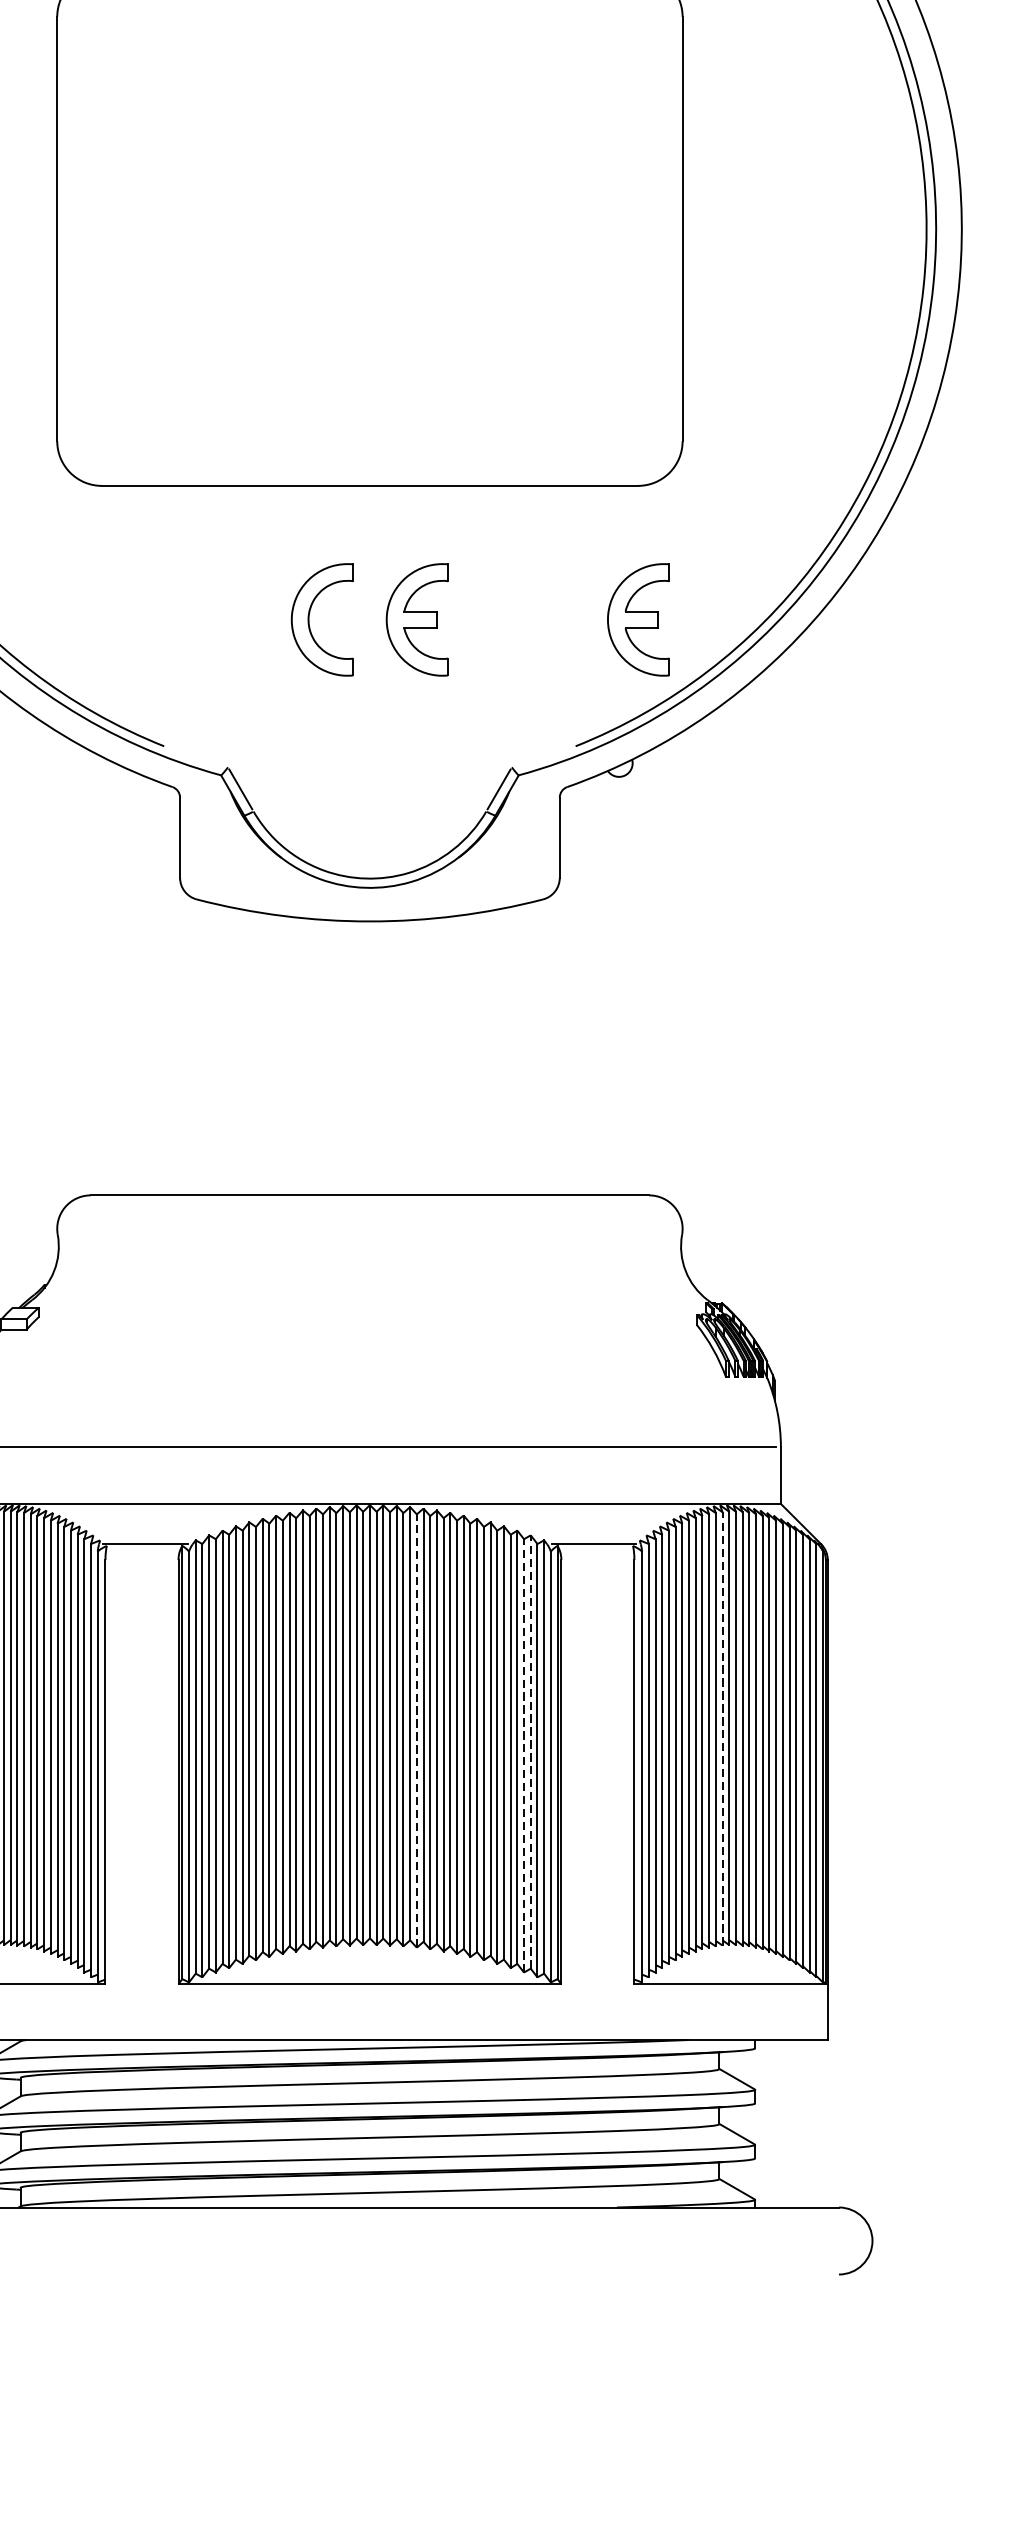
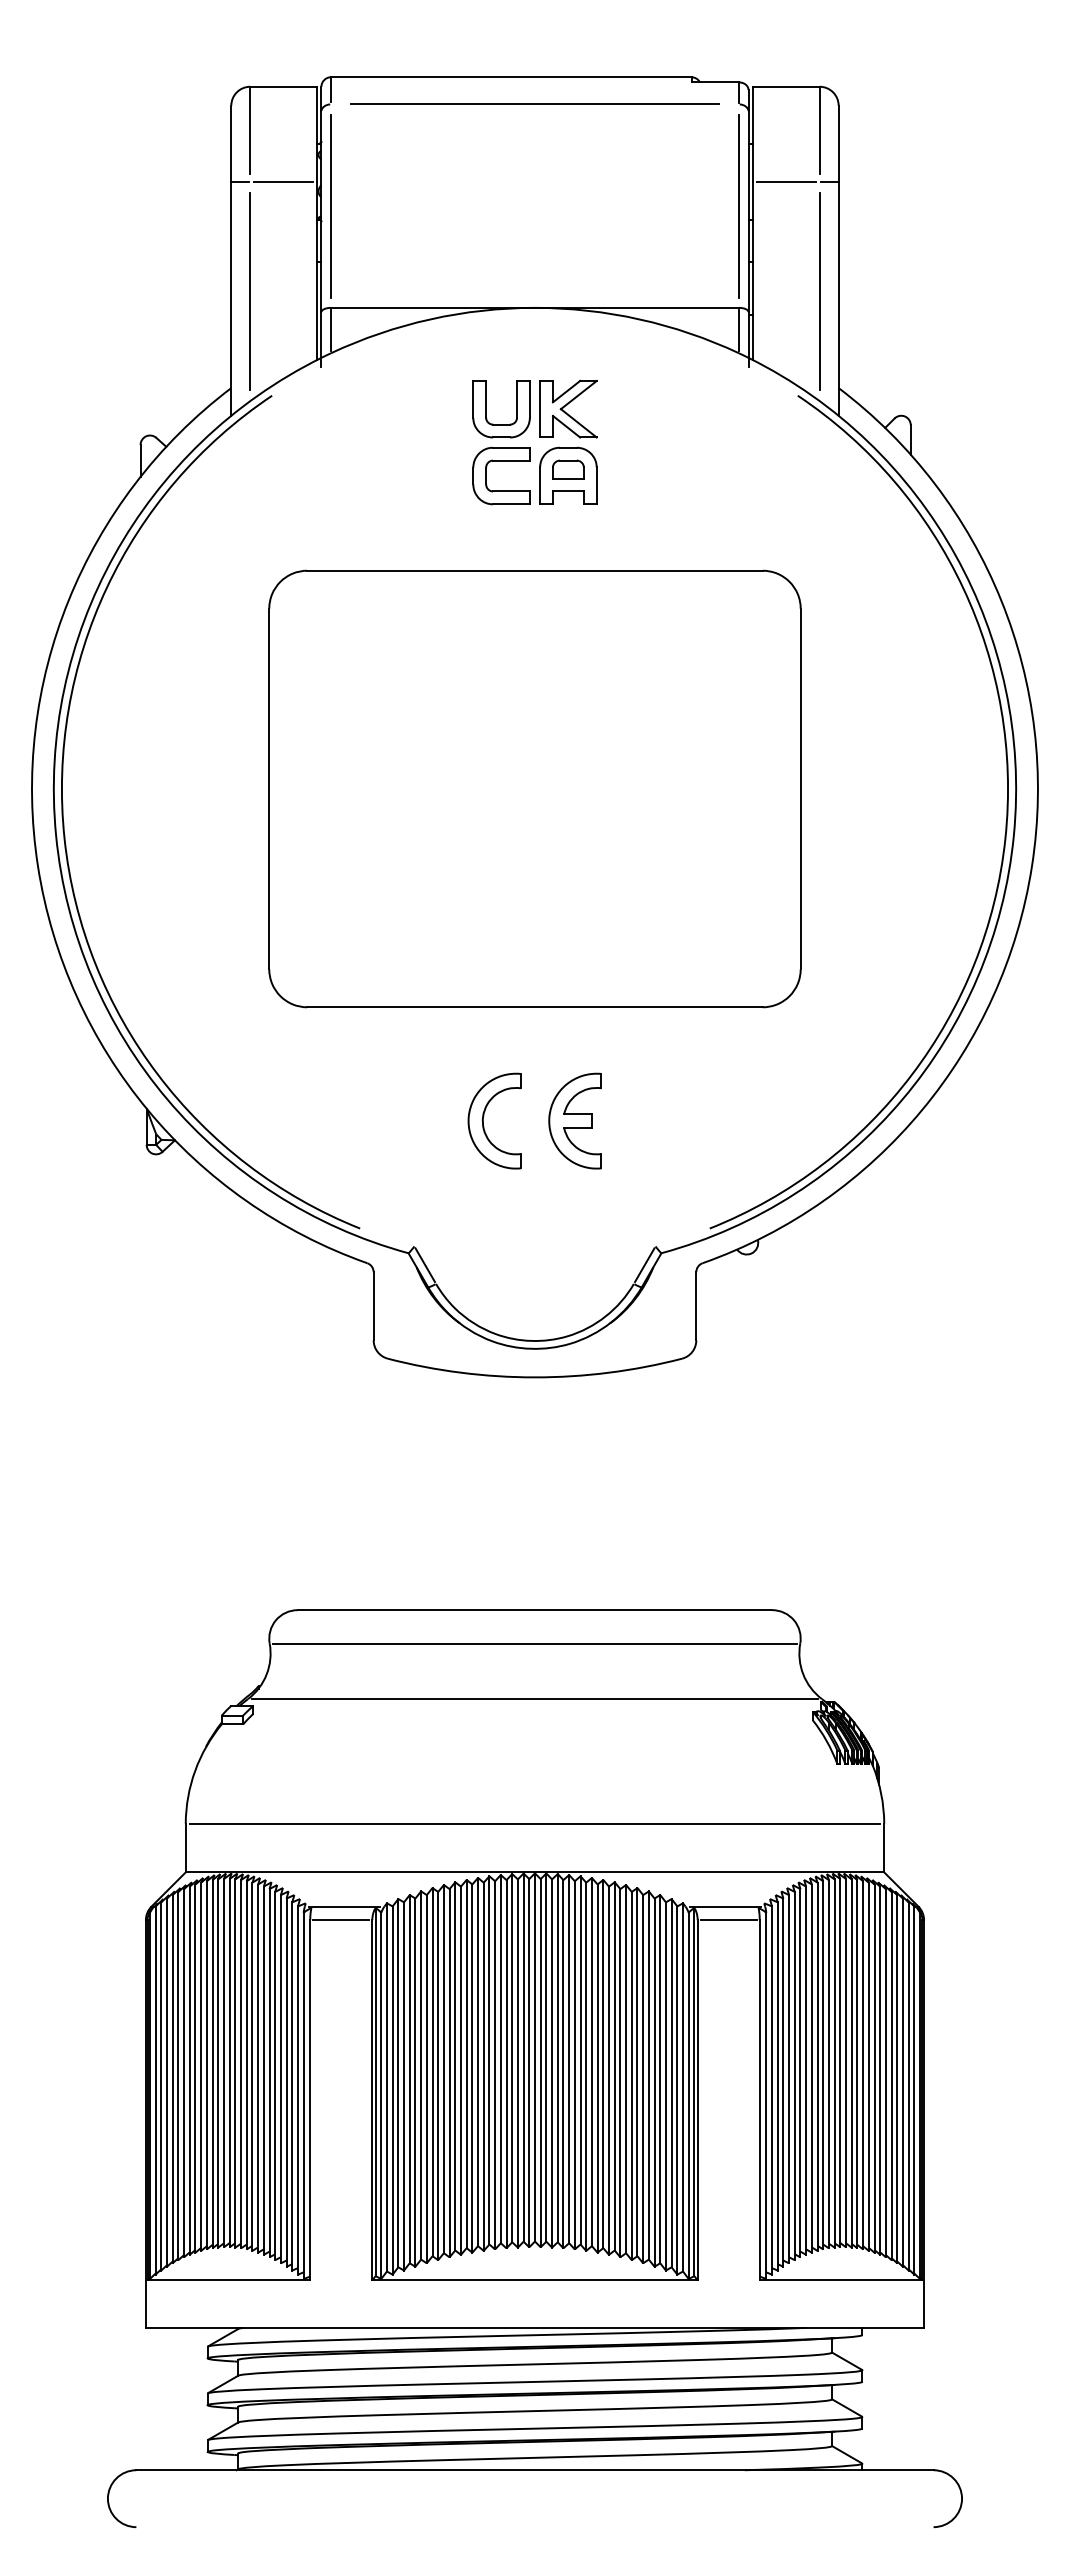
part: (637, 619) -> (762, 1120), removed
line: (369, 1234) -> (534, 1643), added
line: (369, 1300) -> (534, 1699), added
line: (142, 1560) -> (341, 1920), added
line: (597, 1560) -> (728, 1920), added
line: (722, 1728) -> (834, 2063), dashed -> solid
line: (416, 1730) -> (574, 2064), dashed -> solid
line: (530, 1751) -> (671, 2082), dashed -> solid
line: (523, 1754) -> (665, 2085), dashed -> solid

